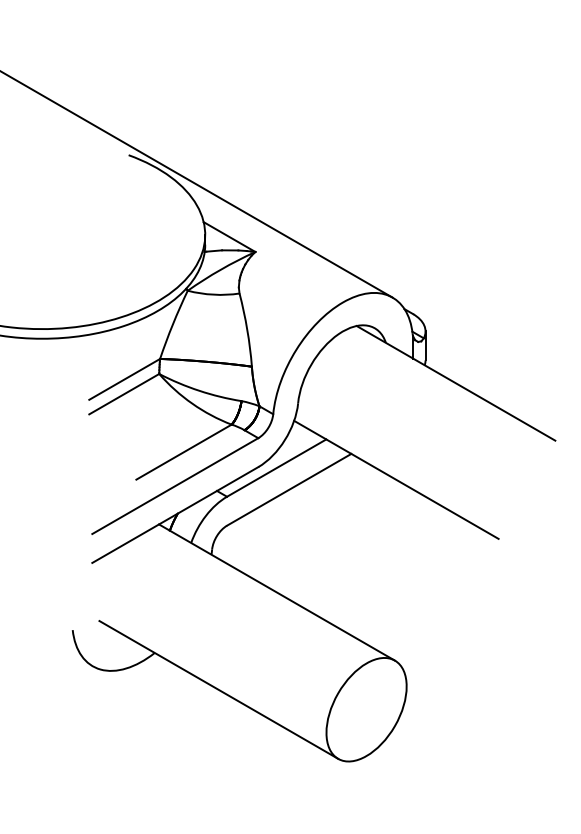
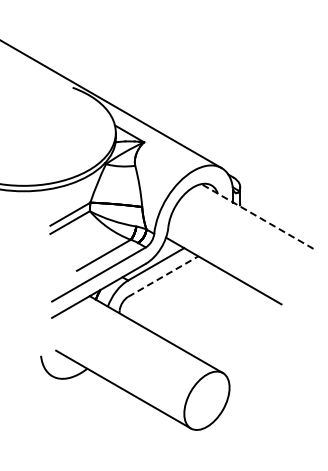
line: (456, 383) -> (257, 216), solid -> dashed
line: (289, 489) -> (163, 276), solid -> dashed

